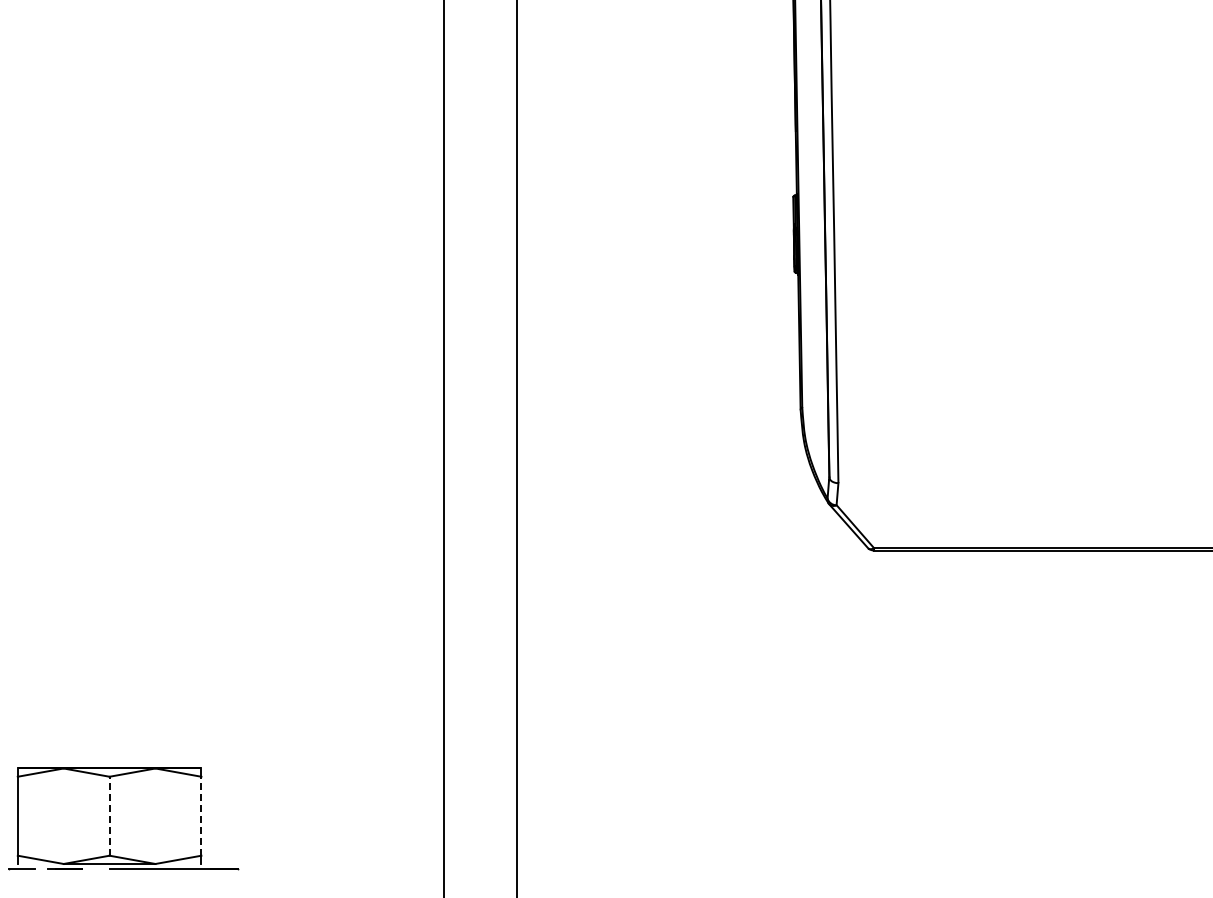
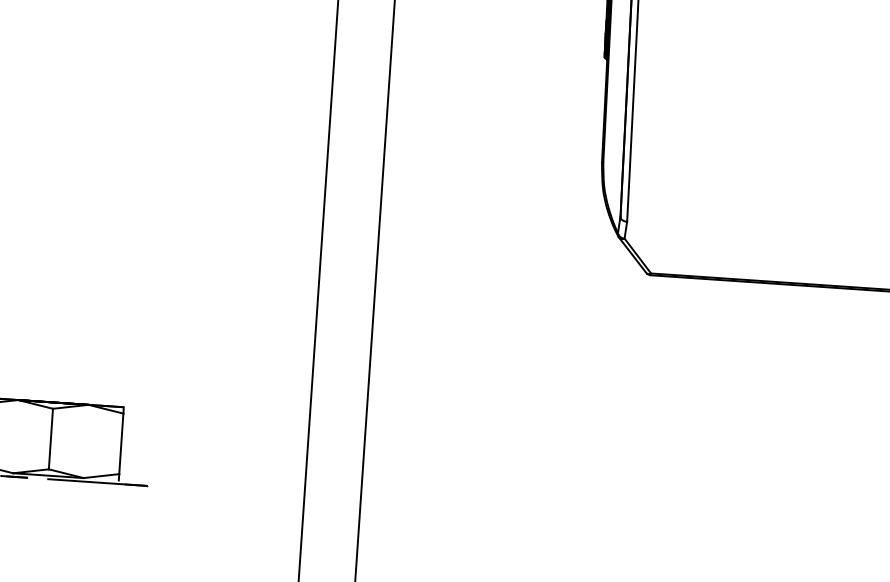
line: (109, 815) -> (50, 438), dashed -> solid
line: (201, 815) -> (121, 443), dashed -> solid

